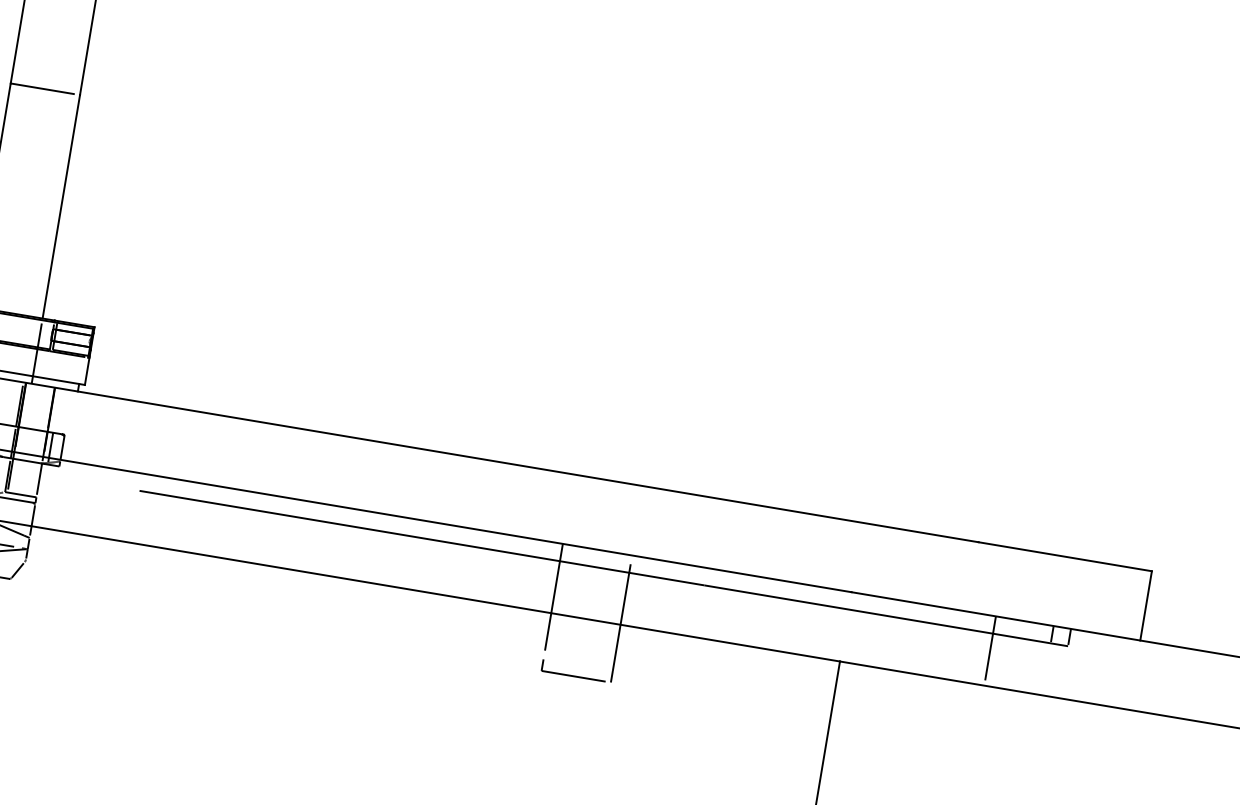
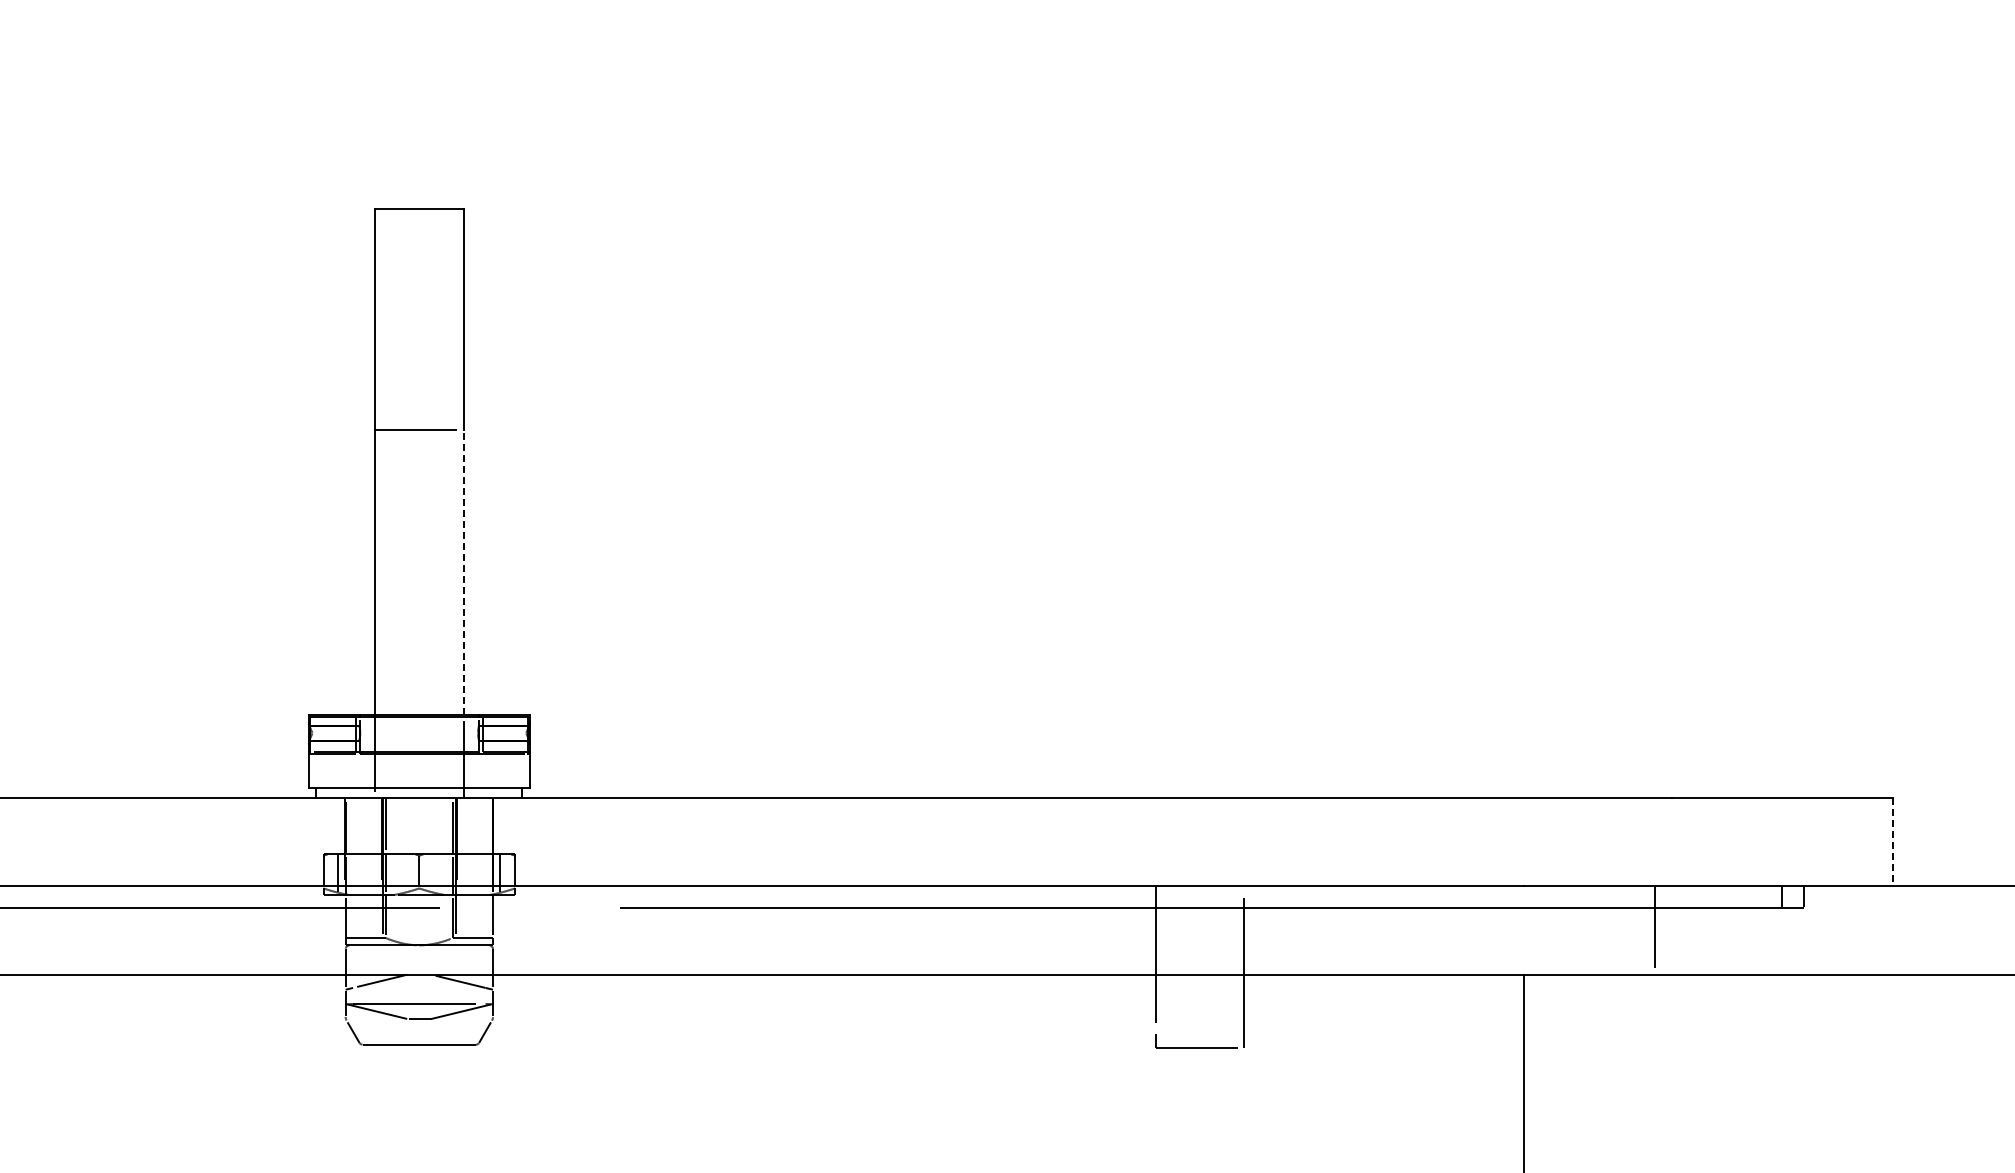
line: (61, 207) -> (463, 572), solid -> dashed
line: (1146, 606) -> (1892, 842), solid -> dashed
line: (990, 650) -> (1655, 930), moved

